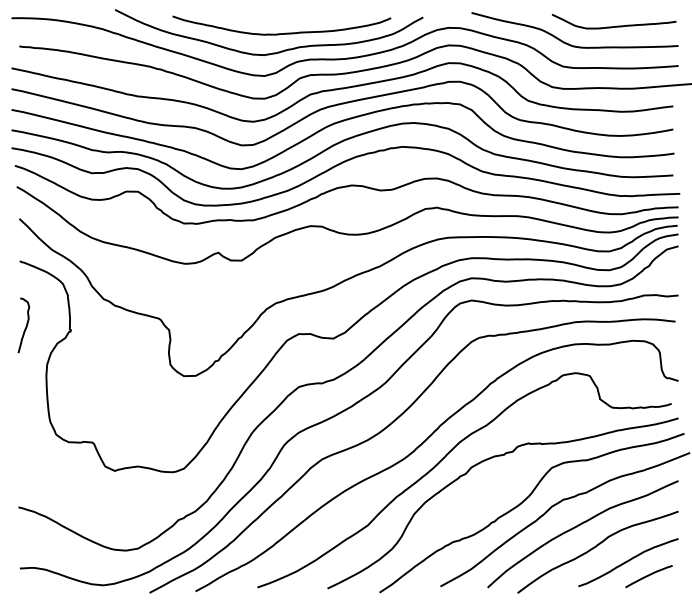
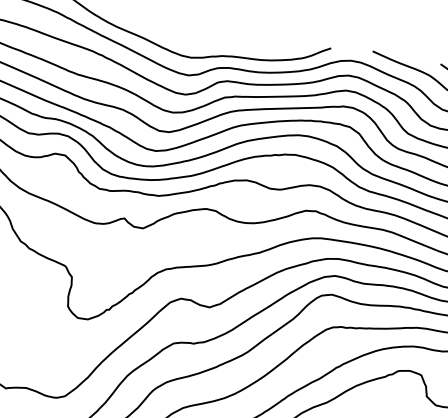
curve: (281, 33) -> (208, 41), removed

